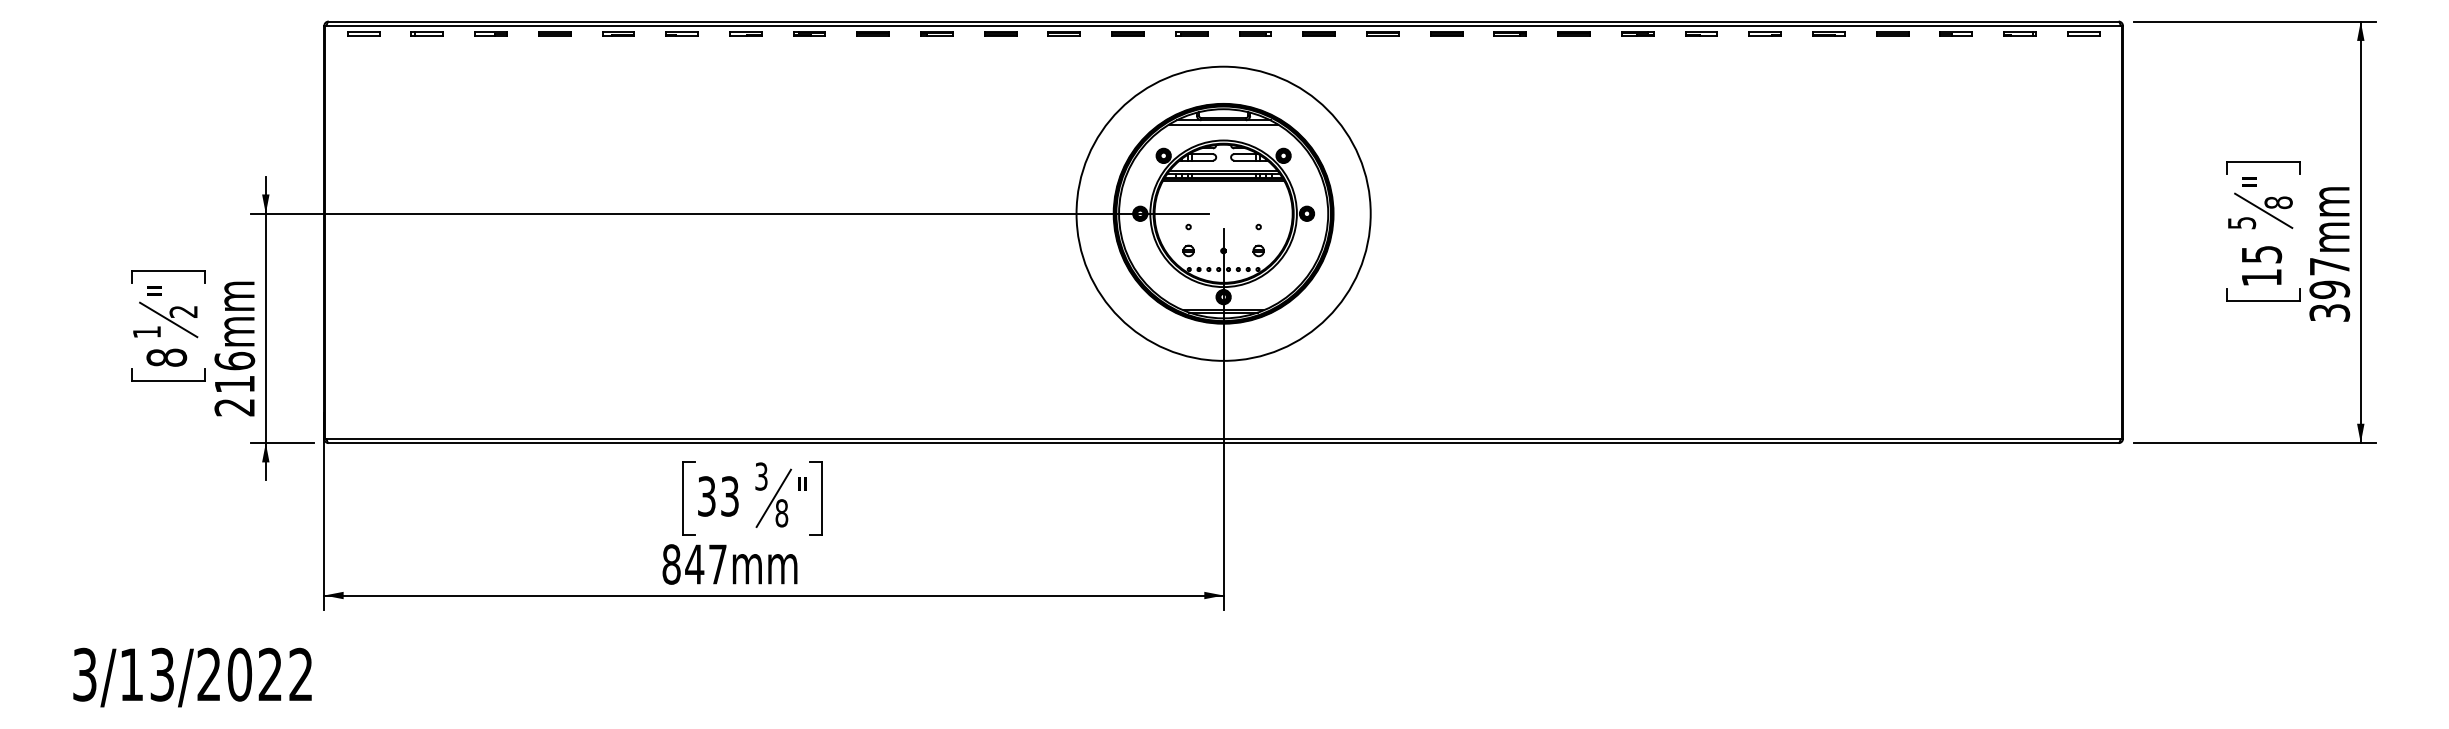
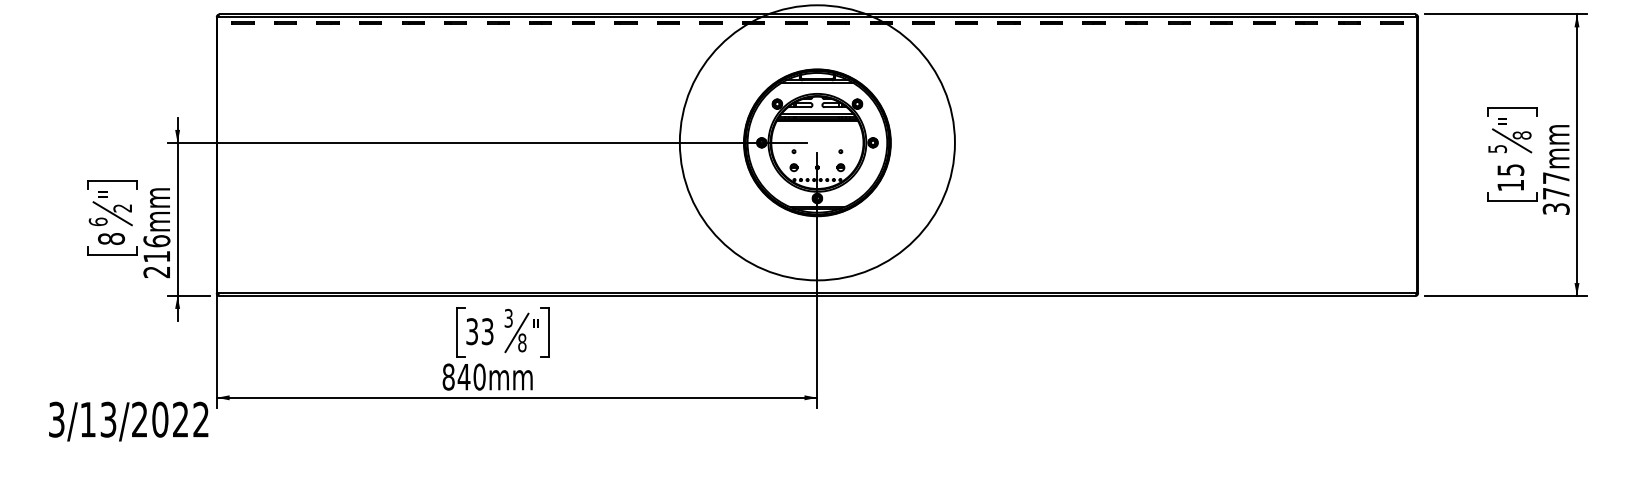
circle: (1223, 213) -> (817, 142), size x1.4
text: (2328, 289) -> (1555, 193), 397mm -> 377mm
text: (145, 331) -> (97, 221), 1 -> 6
text: (717, 563) -> (479, 376), 847mm -> 840mm
text: (192, 677) -> (128, 421), moved

